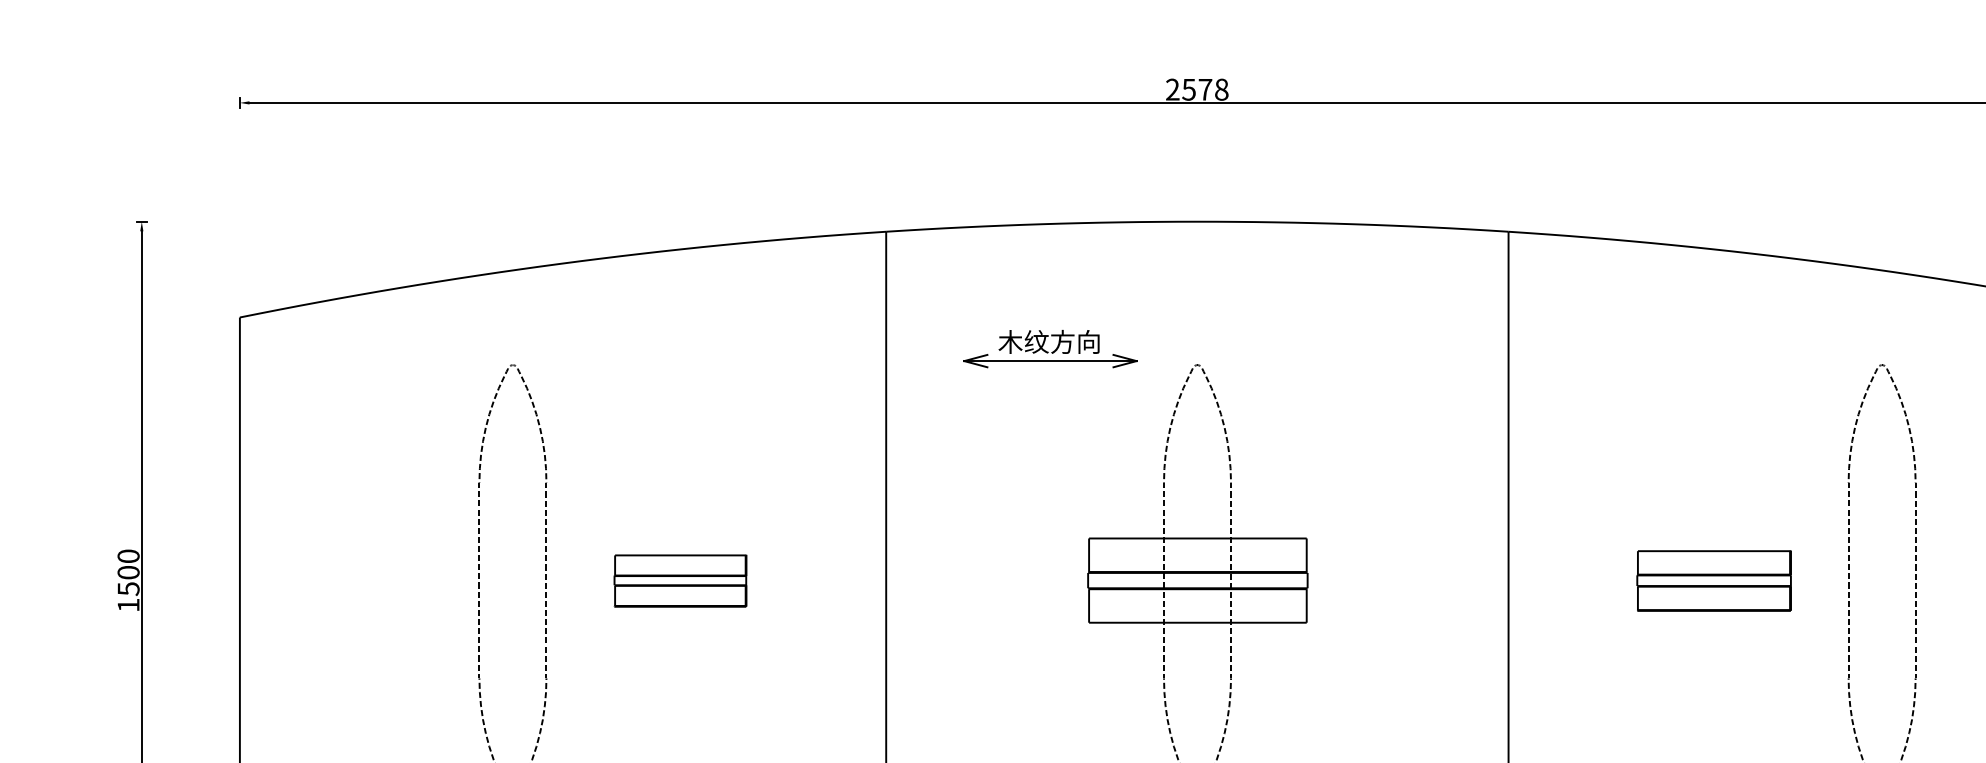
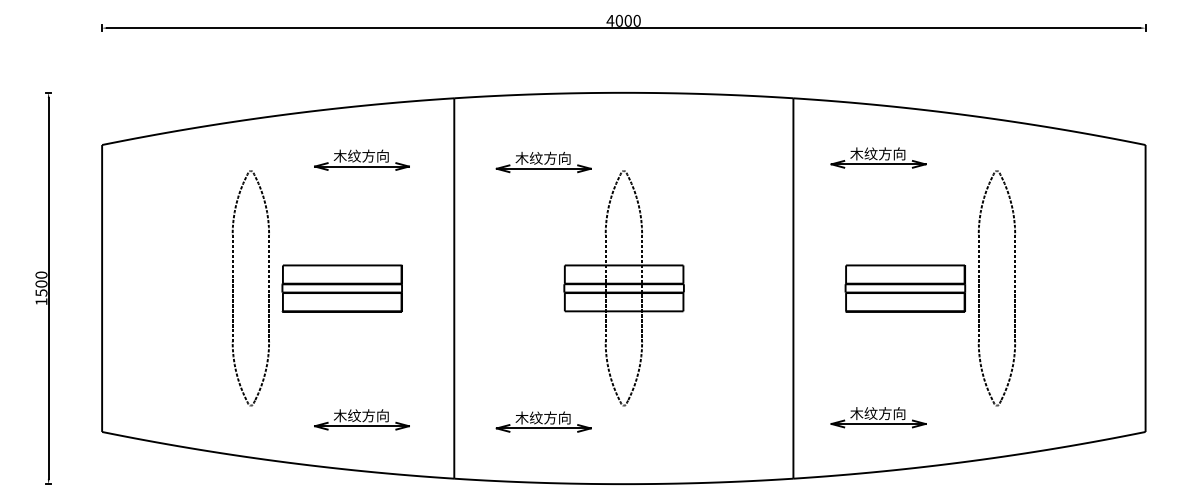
text: (1196, 88) -> (623, 20), 2578 -> 4000
part: (1664, 340) -> (878, 157), added
part: (715, 344) -> (361, 159), added
part: (679, 580) -> (341, 288), size x1.67
part: (1714, 580) -> (905, 288), size x1.43

